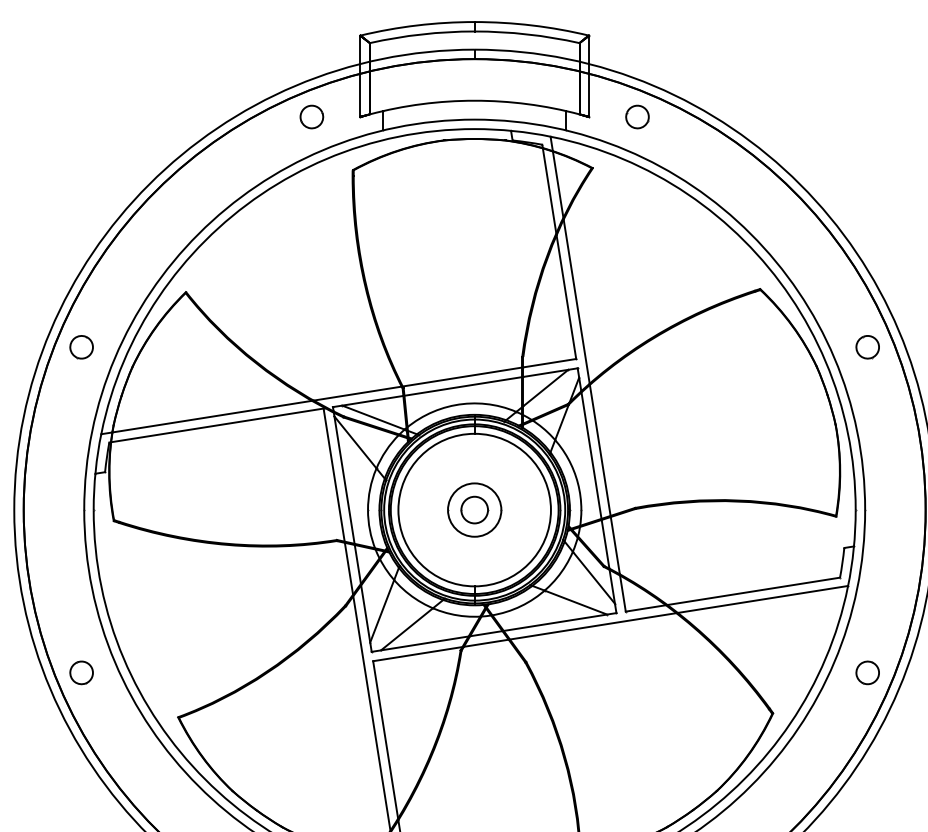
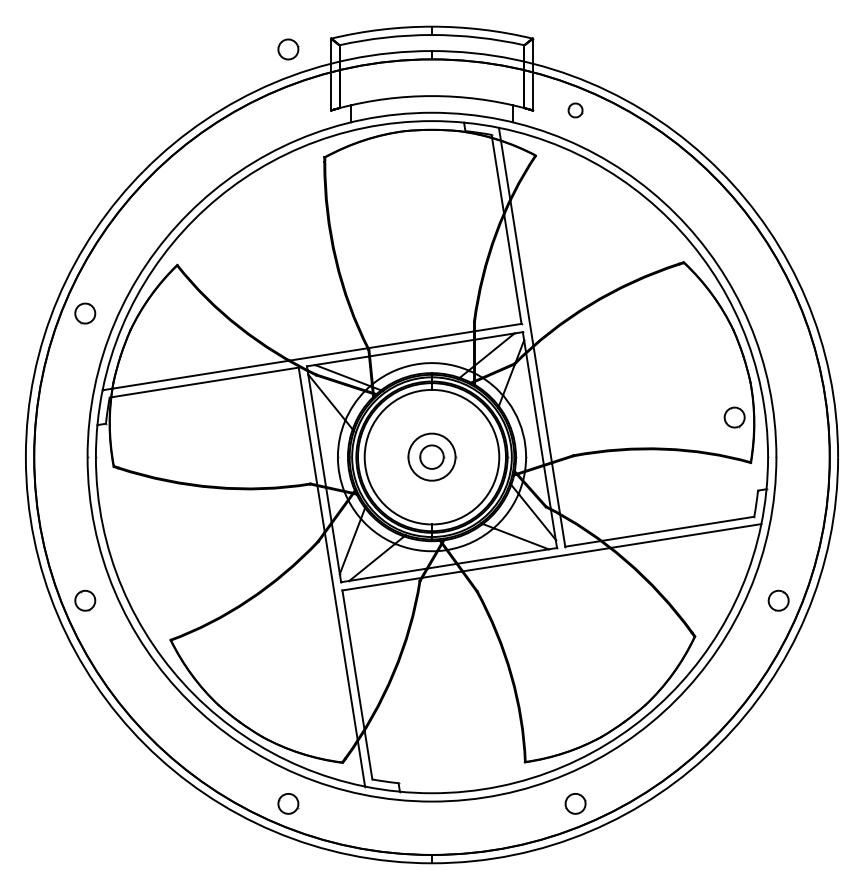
part: (312, 117) -> (288, 49), moved
part: (637, 117) -> (575, 110), size x0.7
part: (867, 347) -> (734, 417), moved

